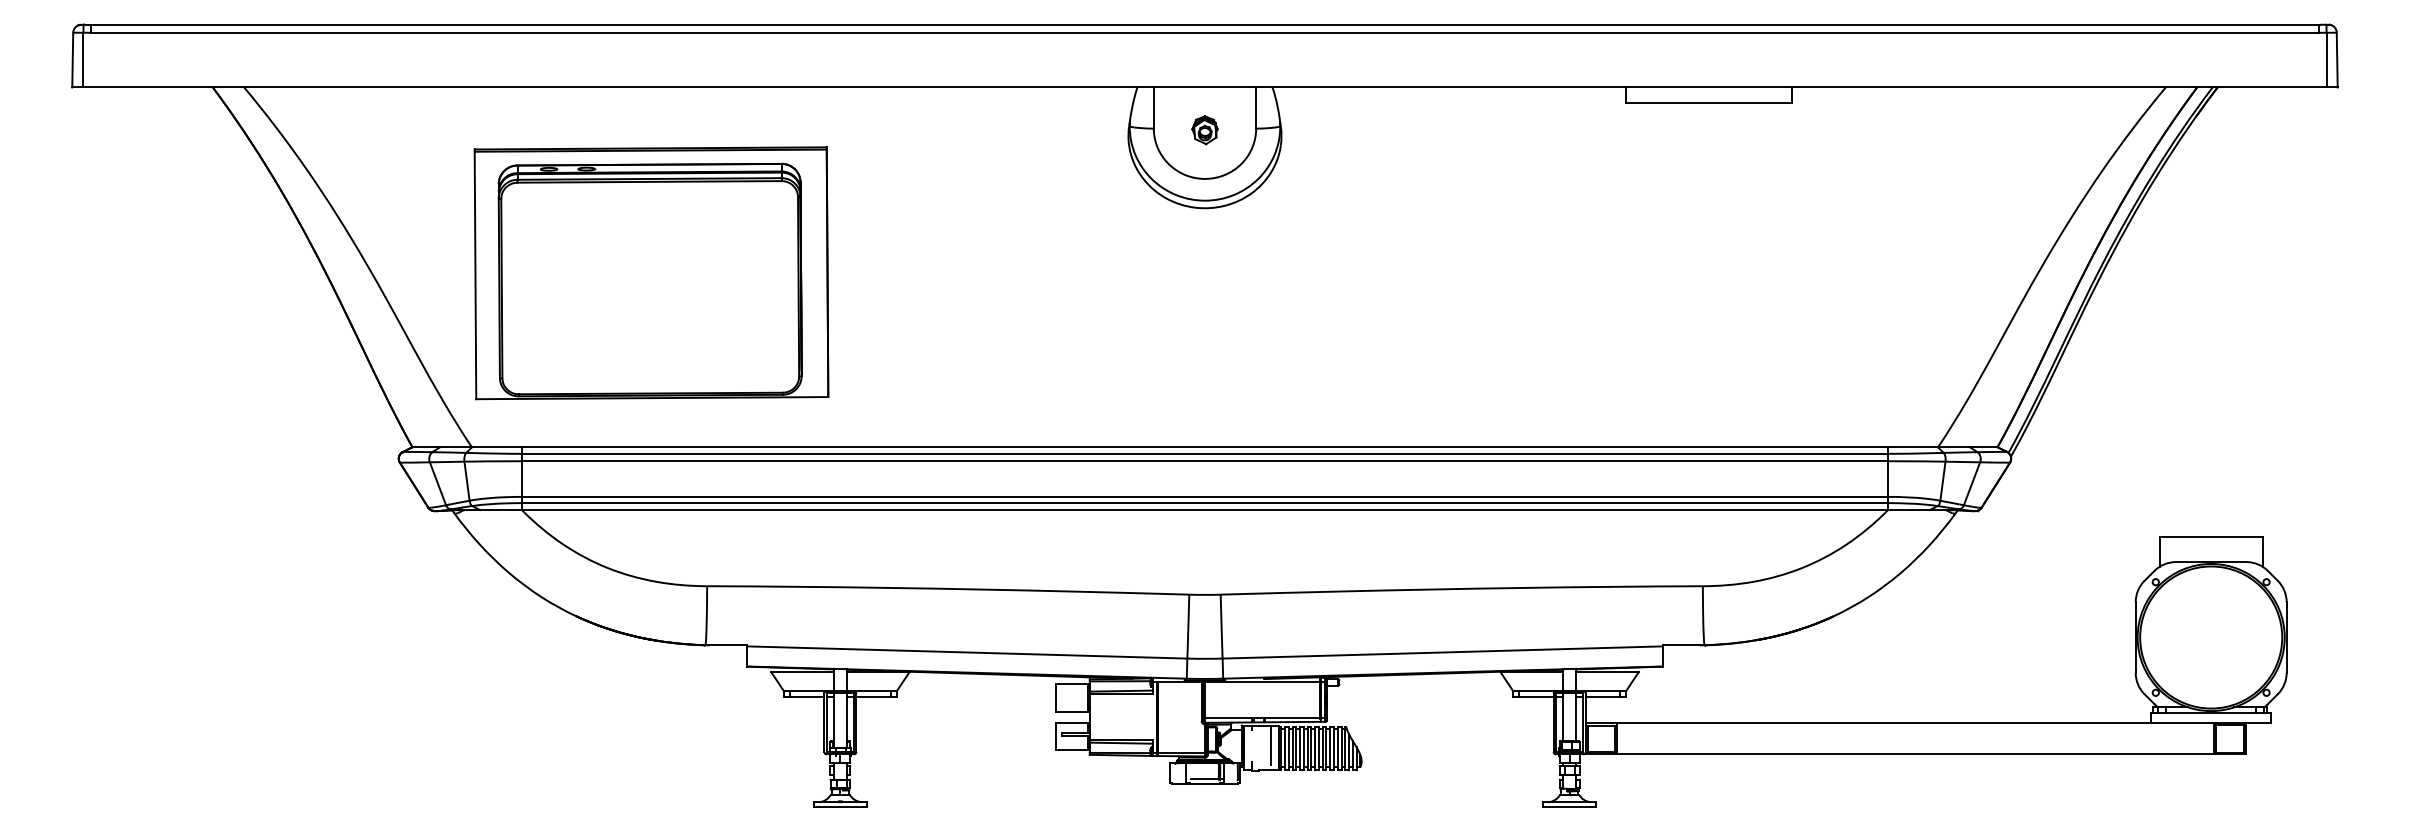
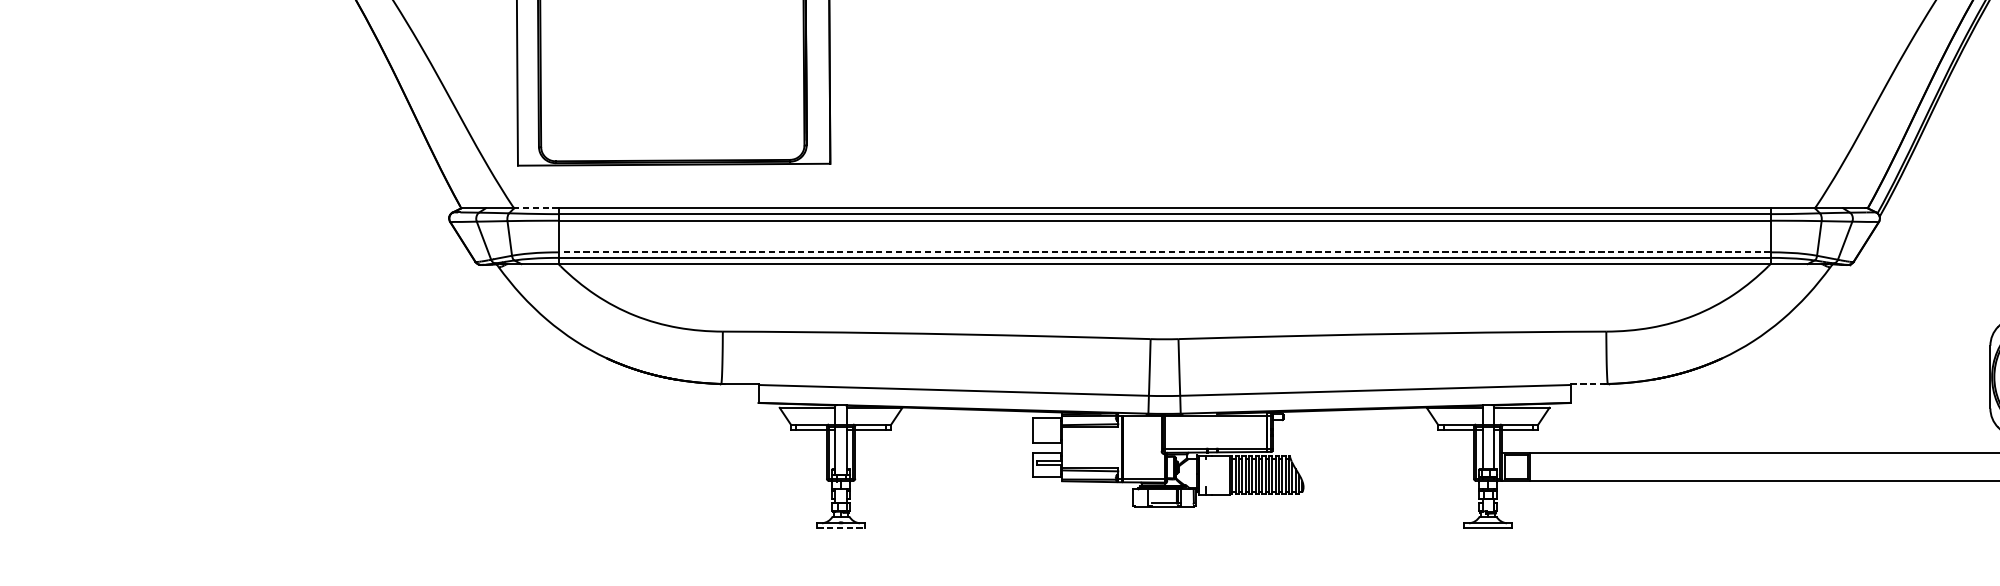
line: (496, 447) -> (535, 208), solid -> dashed
line: (1204, 496) -> (1164, 252), solid -> dashed
line: (1682, 645) -> (1588, 384), solid -> dashed
line: (1270, 745) -> (1222, 472), removed
line: (840, 807) -> (841, 527), solid -> dashed

